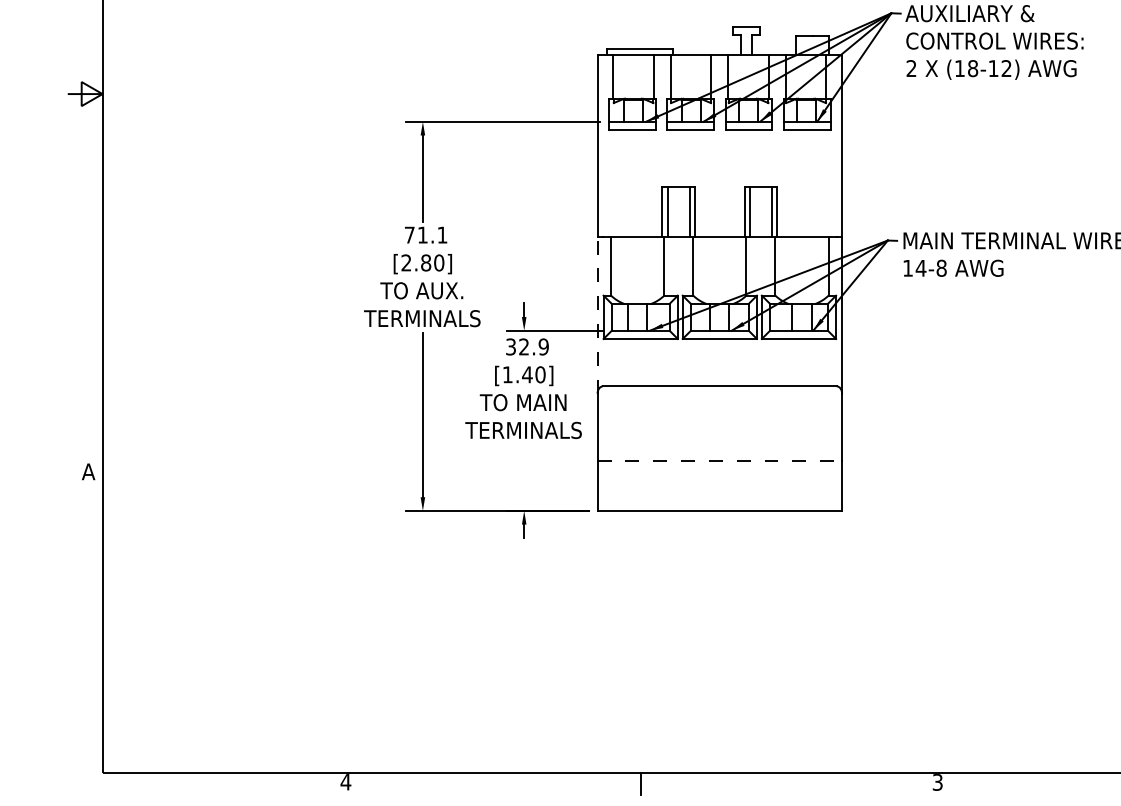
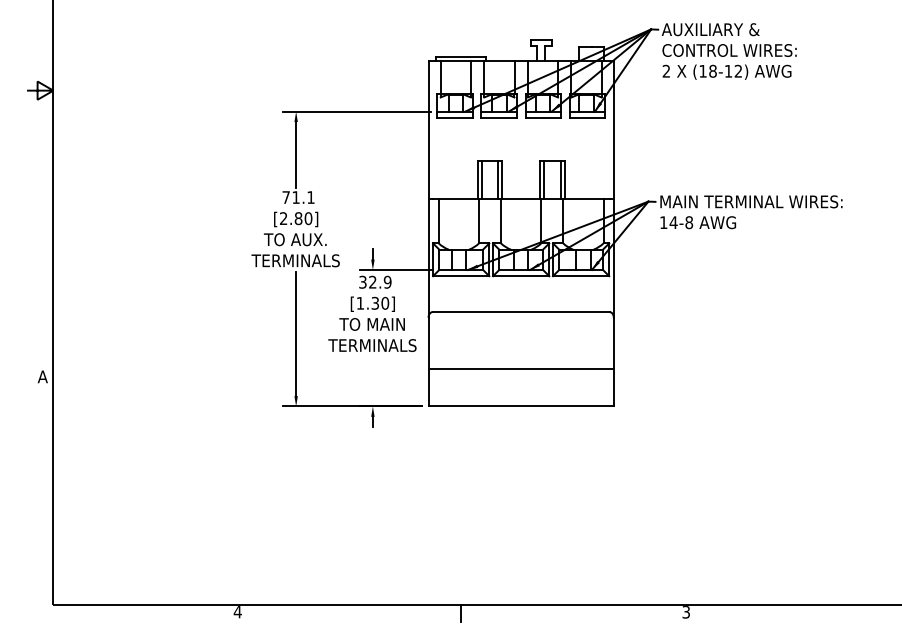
line: (597, 315) -> (428, 258), dashed -> solid
text: (527, 373) -> (375, 302), [1.40] -> [1.30]
line: (720, 460) -> (521, 368), dashed -> solid

